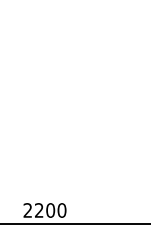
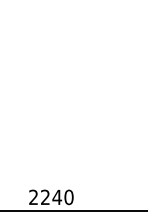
text: (50, 210) -> (57, 197), 2200 -> 2240

